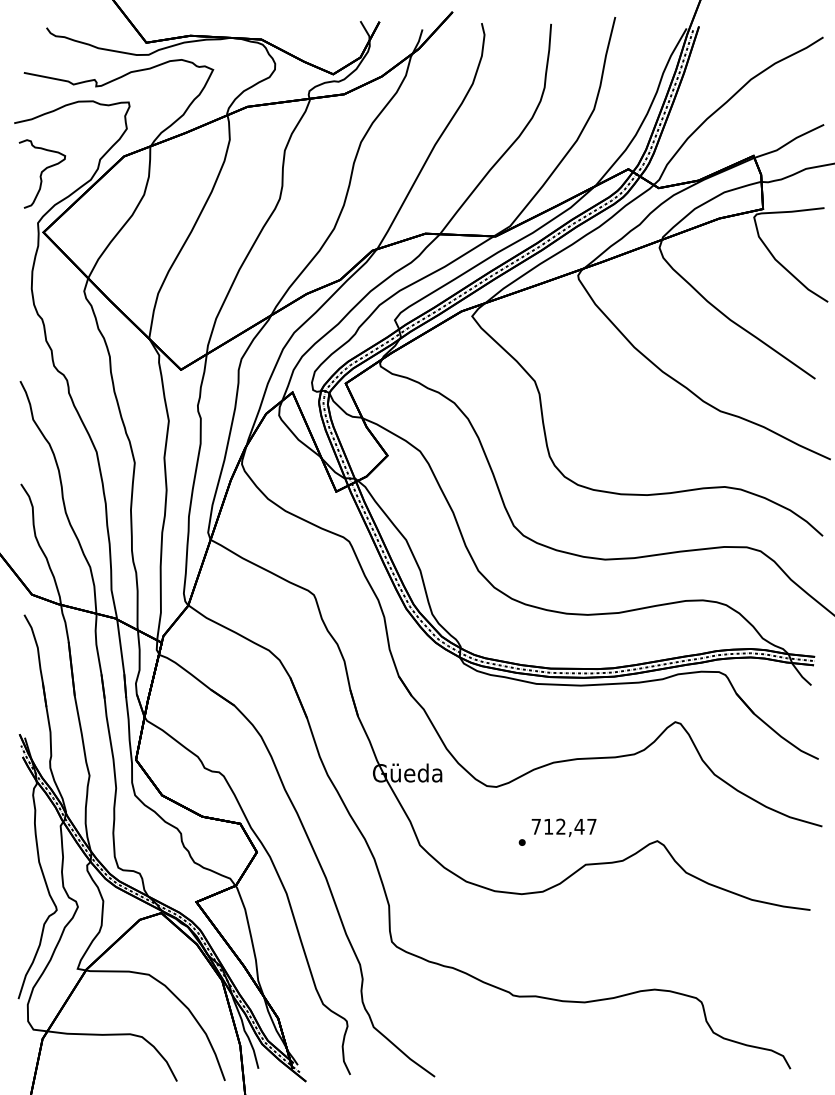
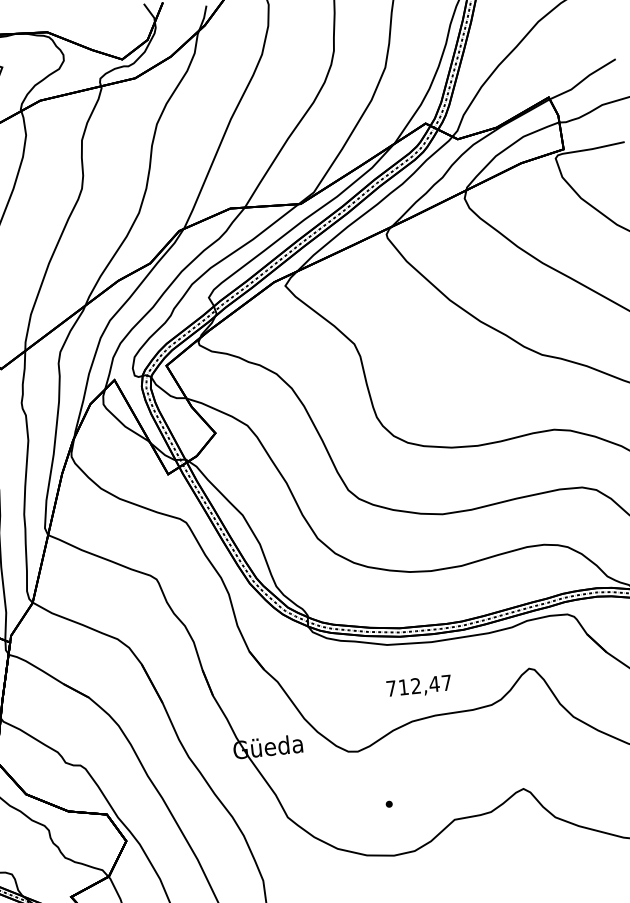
text: (563, 827) -> (418, 686), moved

